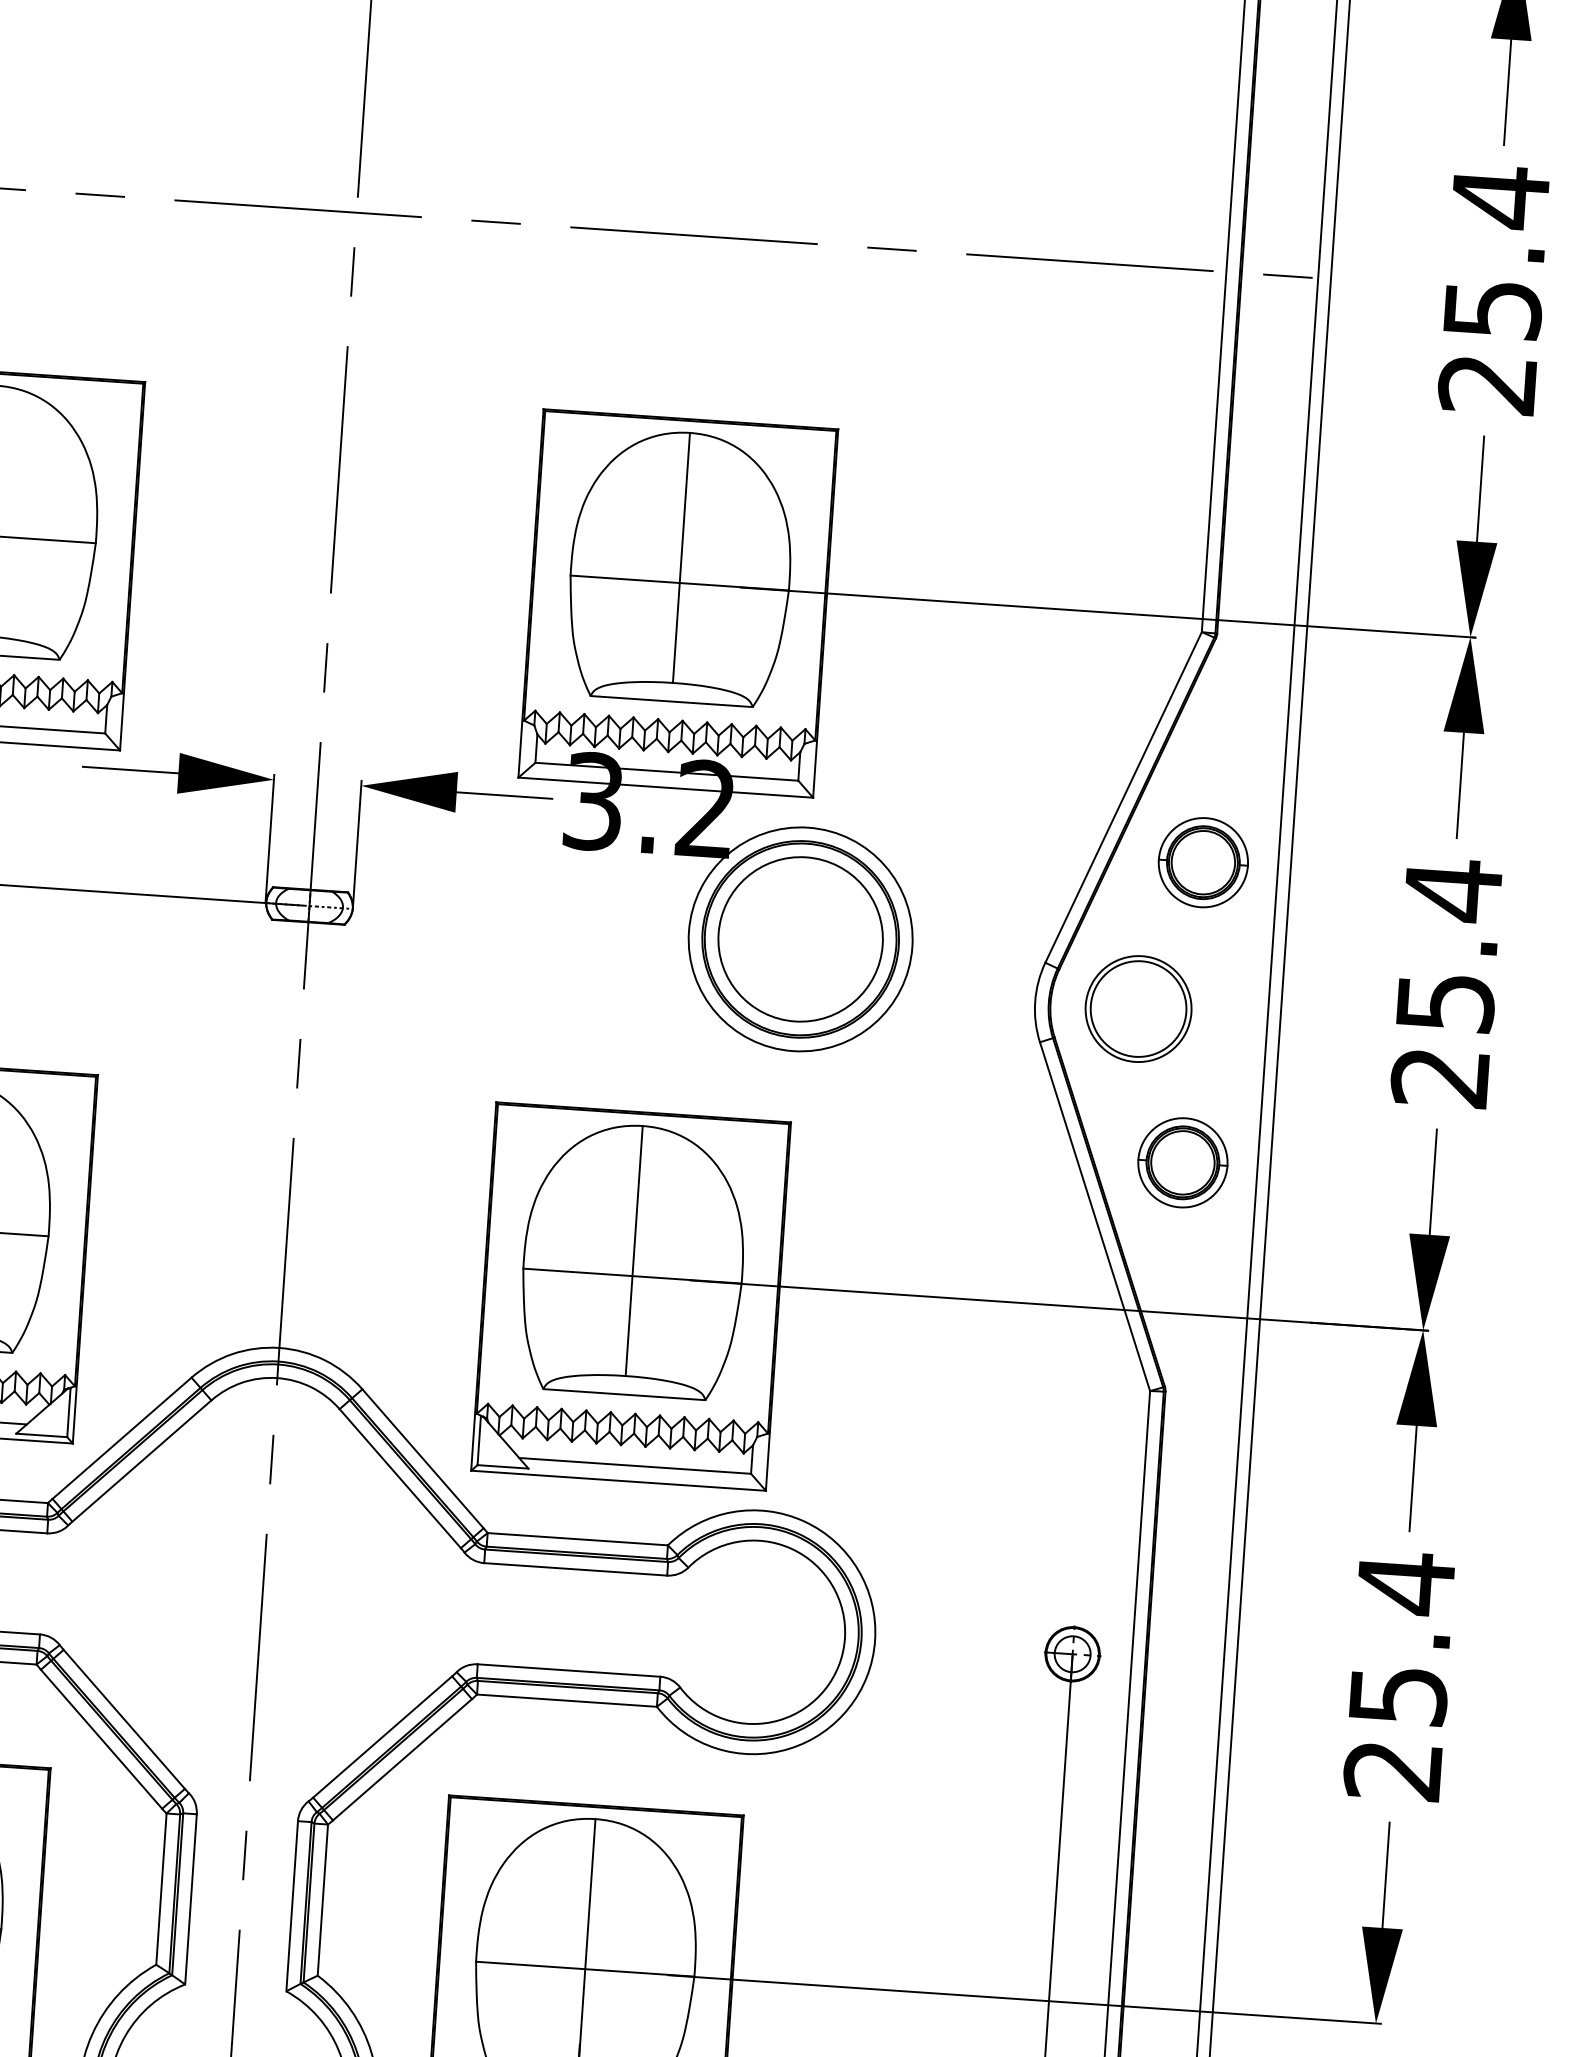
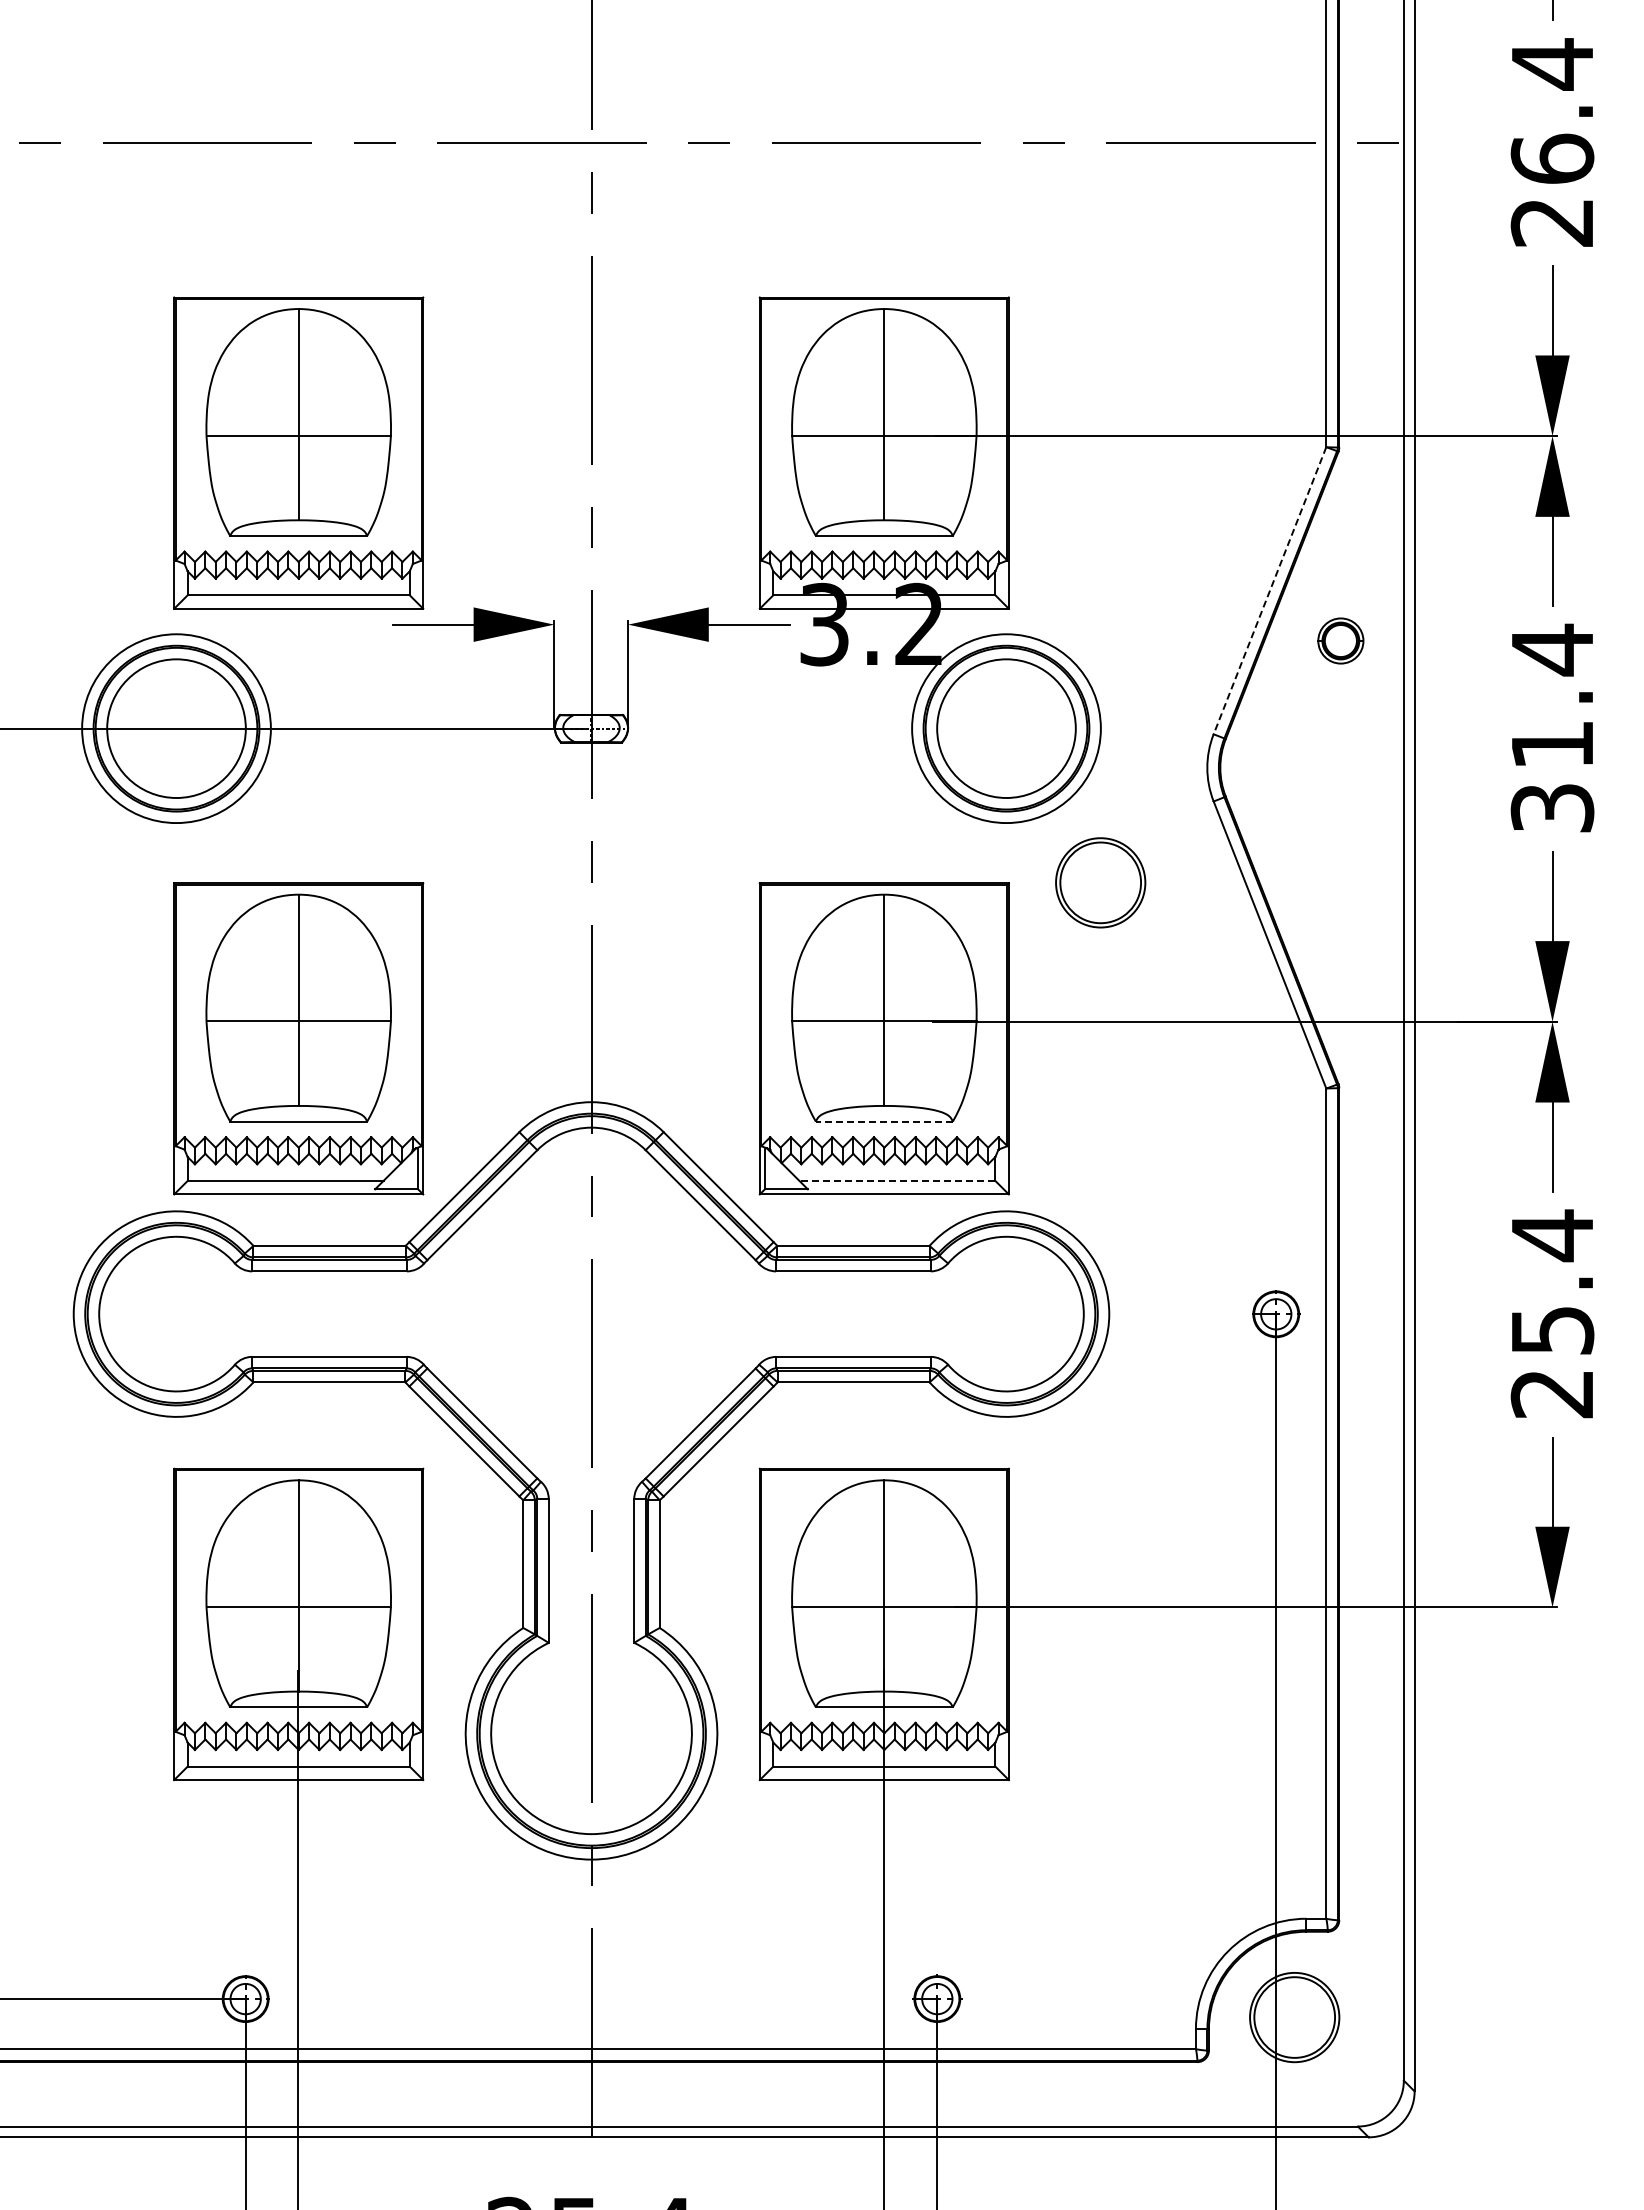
text: (1492, 308) -> (1552, 158), 25.4 -> 26.4
line: (1122, 798) -> (1269, 591), solid -> dashed
part: (1203, 862) -> (1340, 640), size x0.6
part: (1138, 1008) -> (1100, 882), moved
text: (1442, 1040) -> (1552, 776), 25.4 -> 31.4
part: (1182, 1162) -> (1340, 894), removed
line: (623, 1394) -> (883, 1121), solid -> dashed
line: (635, 1465) -> (897, 1180), solid -> dashed

